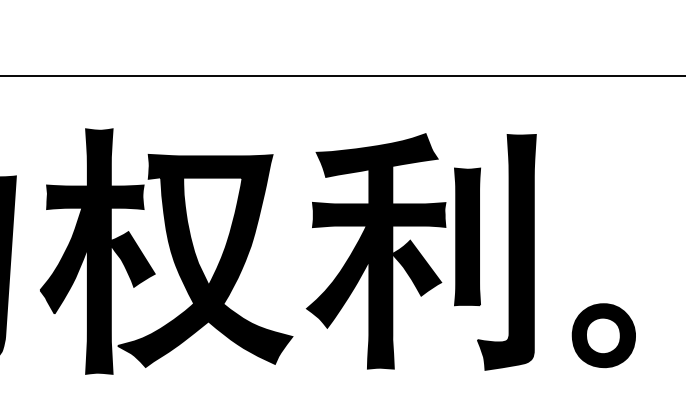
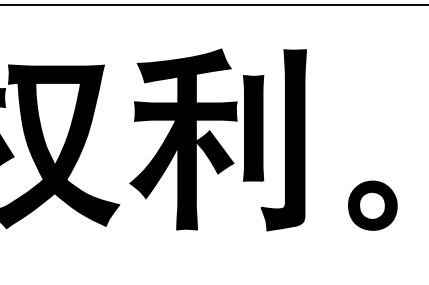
part: (603, 335) -> (372, 205), moved

